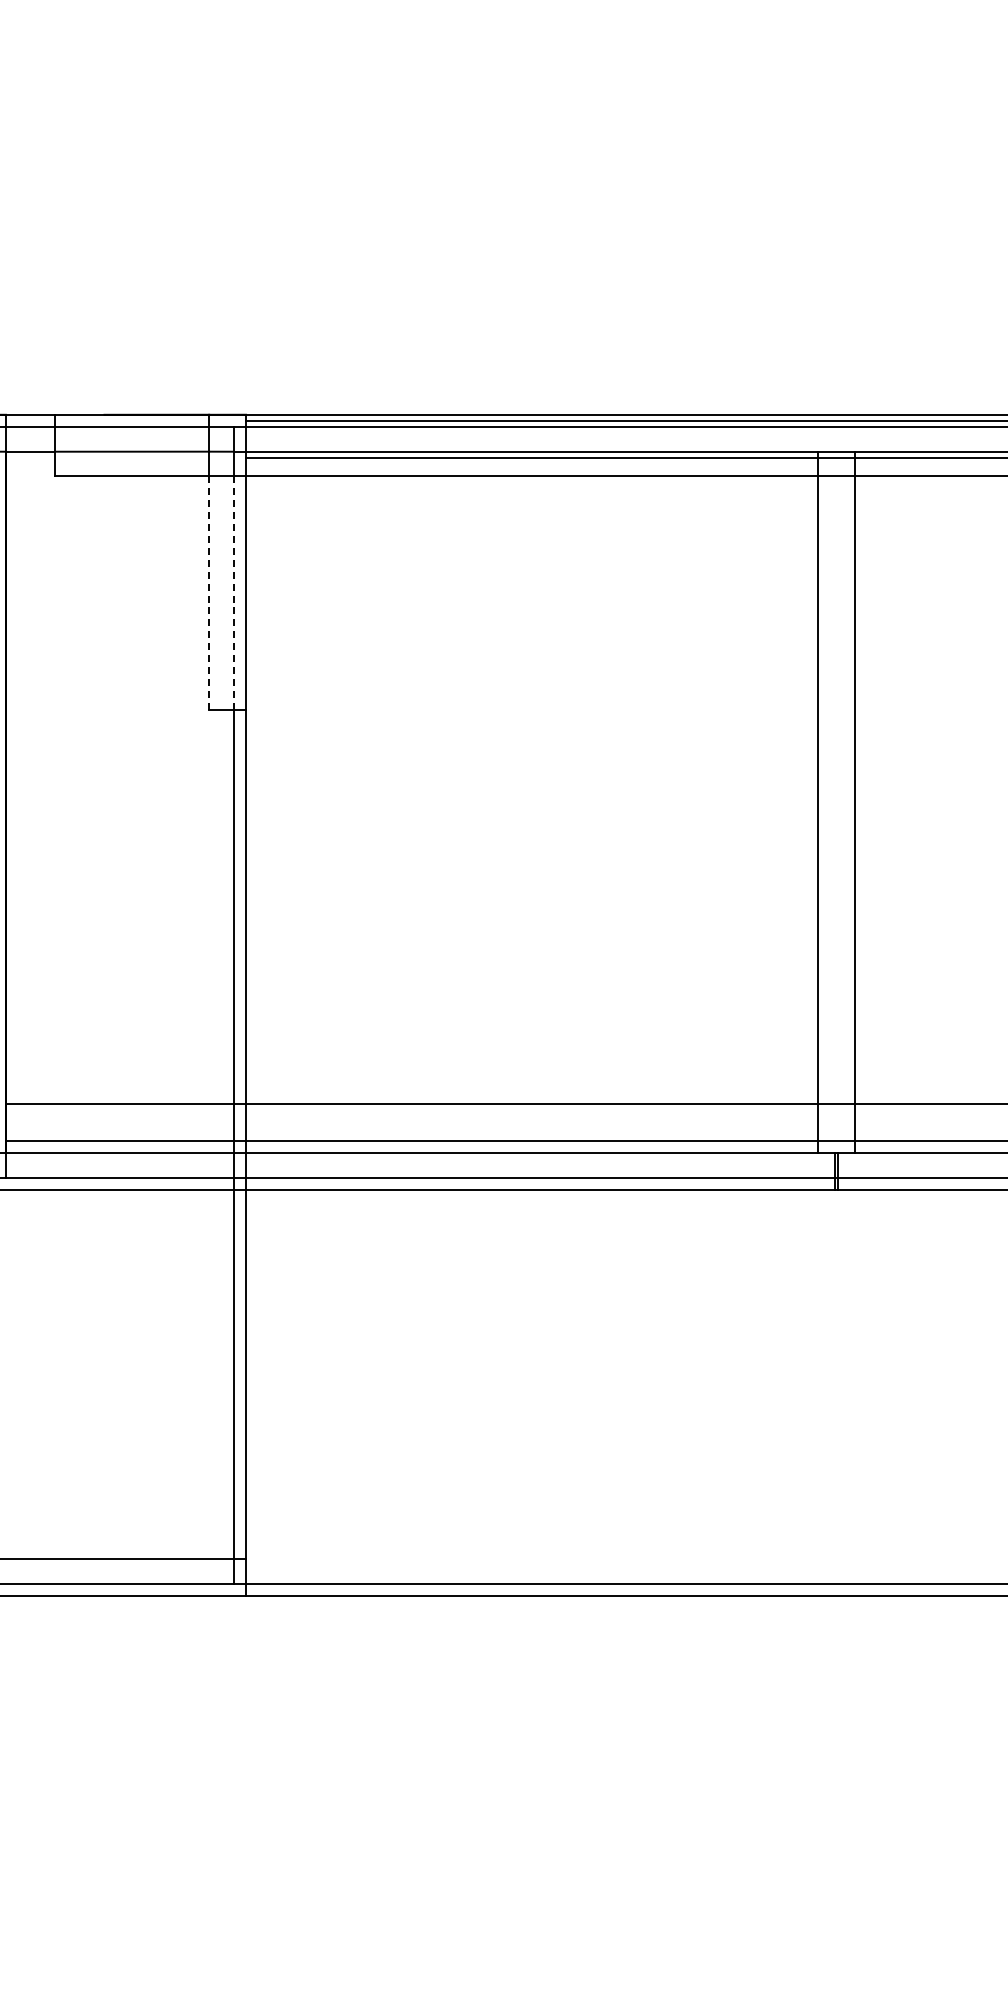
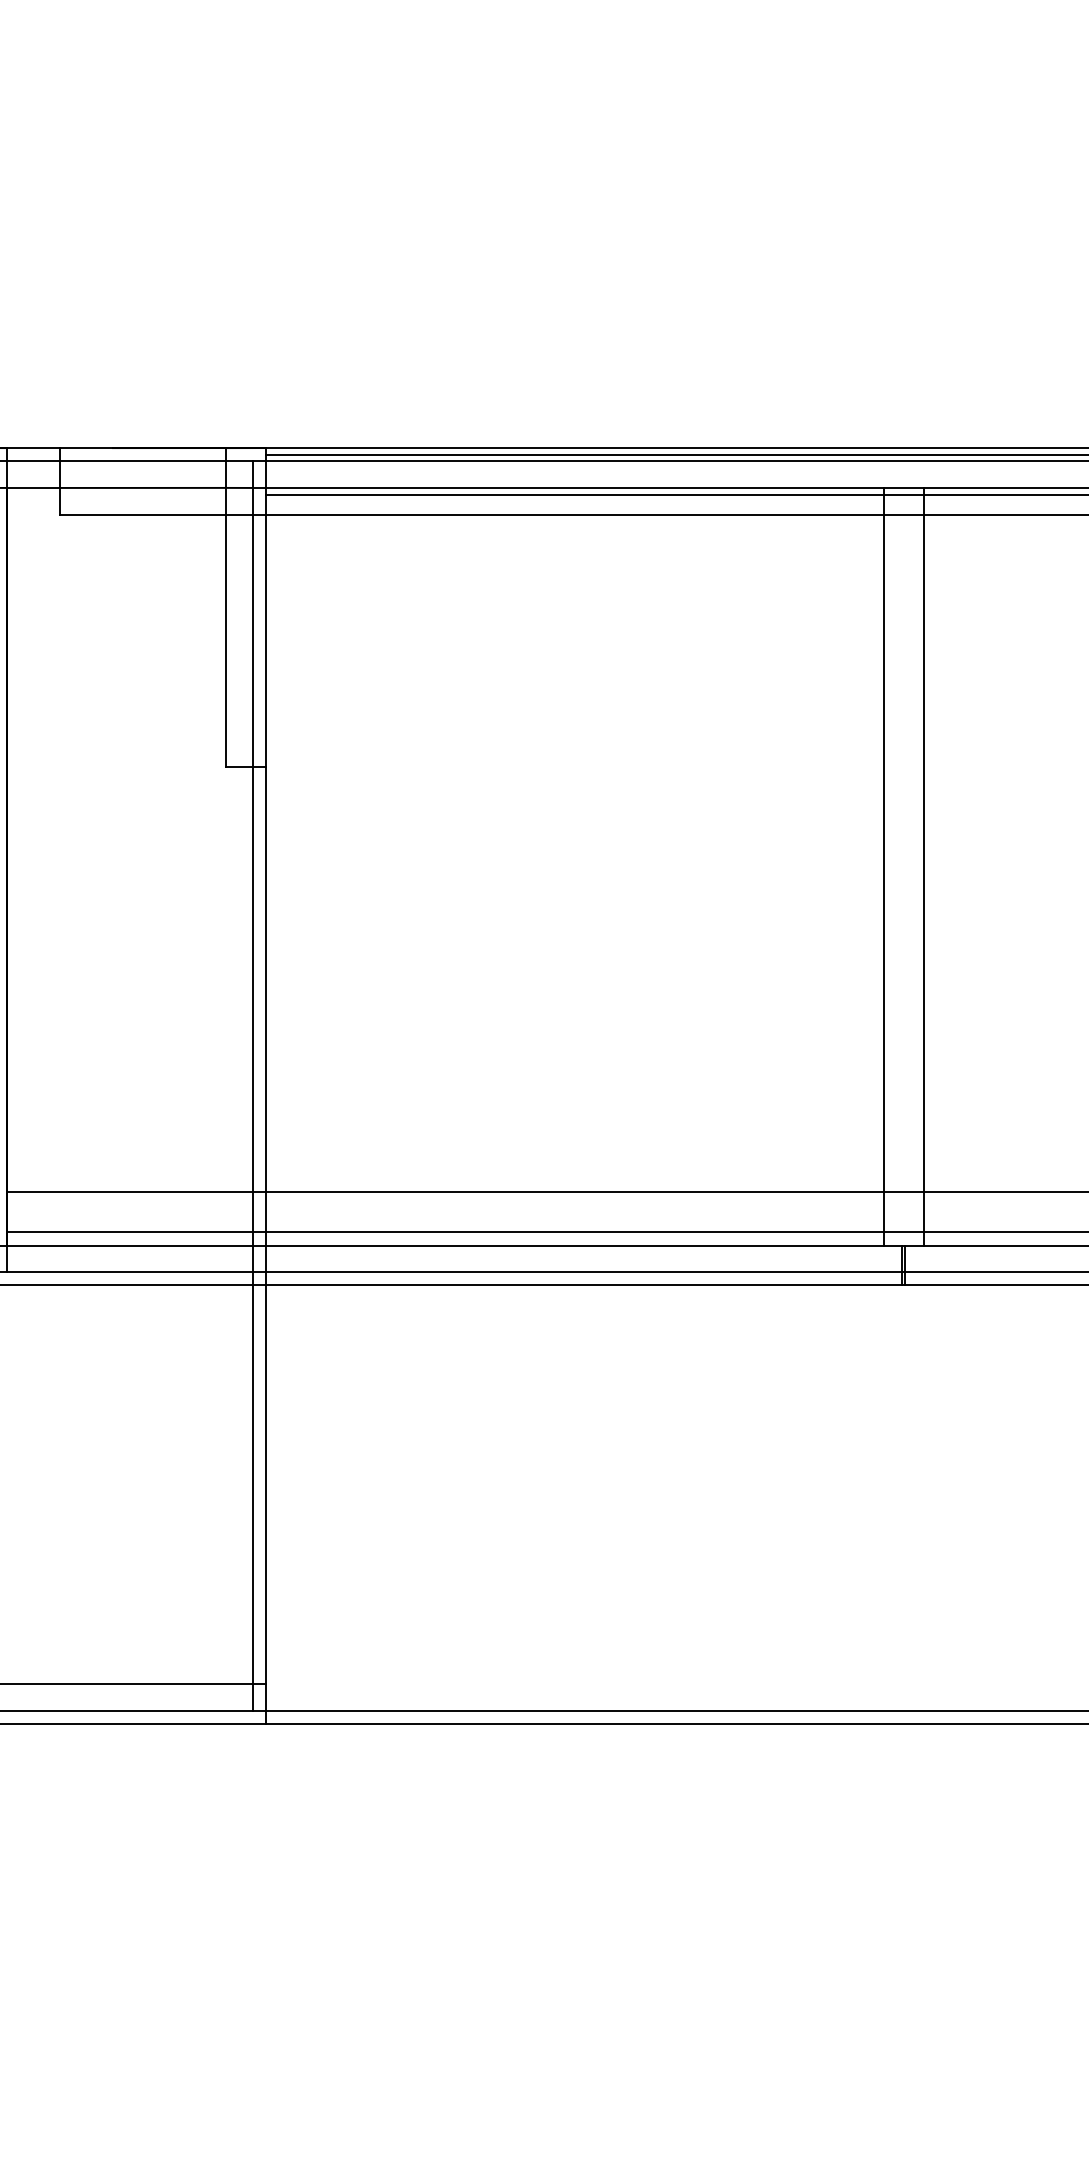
line: (209, 593) -> (226, 641), dashed -> solid
line: (233, 593) -> (252, 641), dashed -> solid

